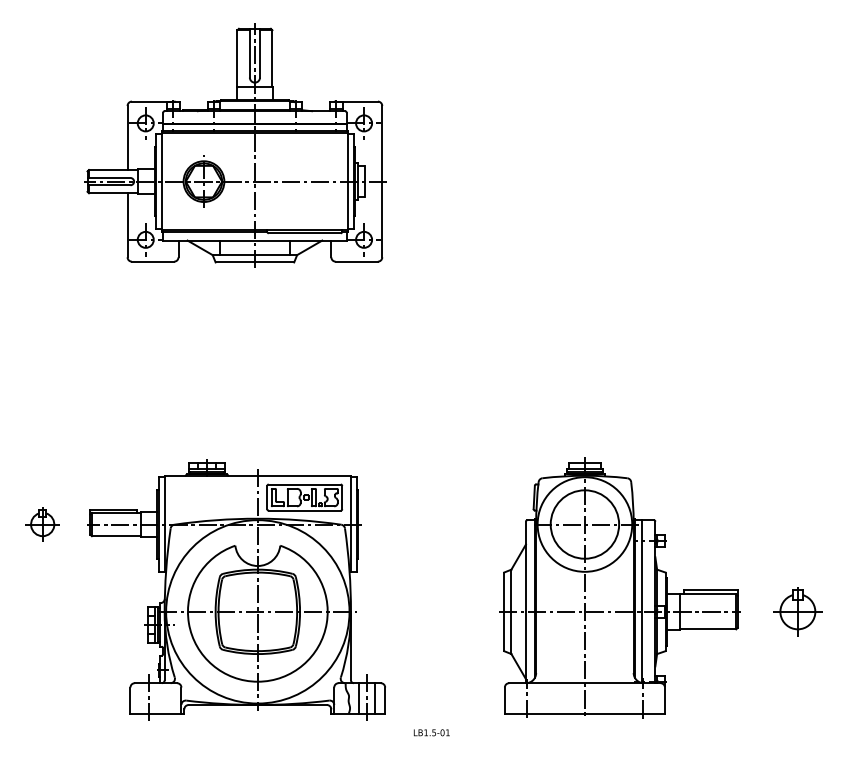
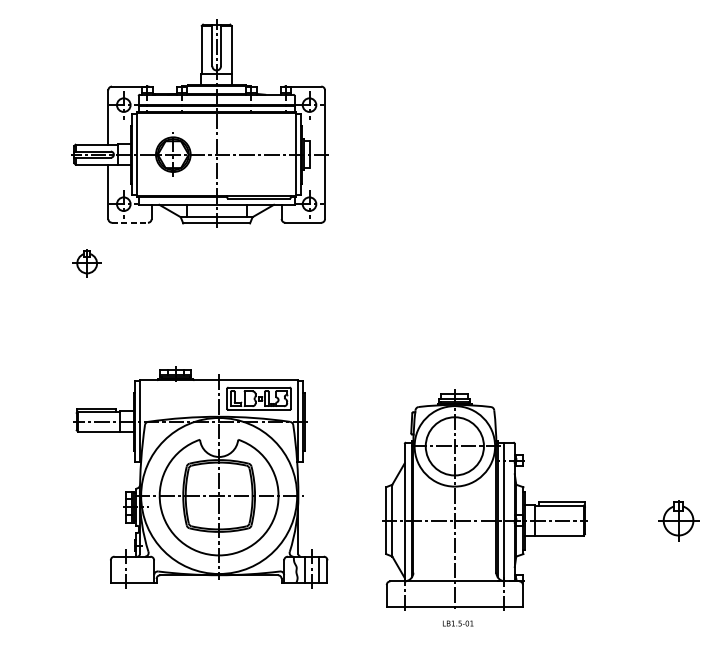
line: (153, 261) -> (130, 222), solid -> dashed
part: (42, 524) -> (86, 263), moved
part: (619, 587) -> (484, 499), moved
part: (236, 589) -> (200, 476), moved
text: (431, 732) -> (457, 623), moved

